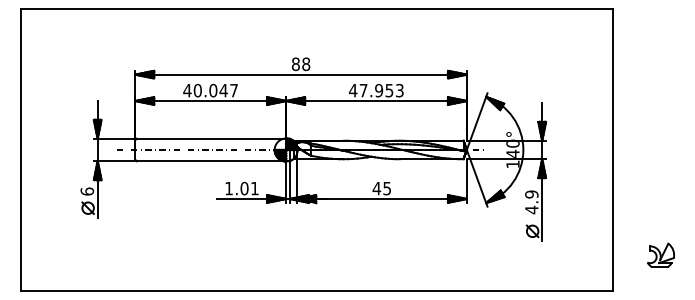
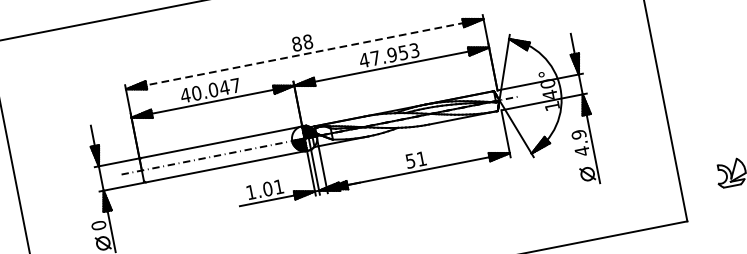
line: (301, 74) -> (305, 53), solid -> dashed
text: (381, 188) -> (415, 160), 45 -> 51
text: (86, 191) -> (97, 225), 6 -> 0

